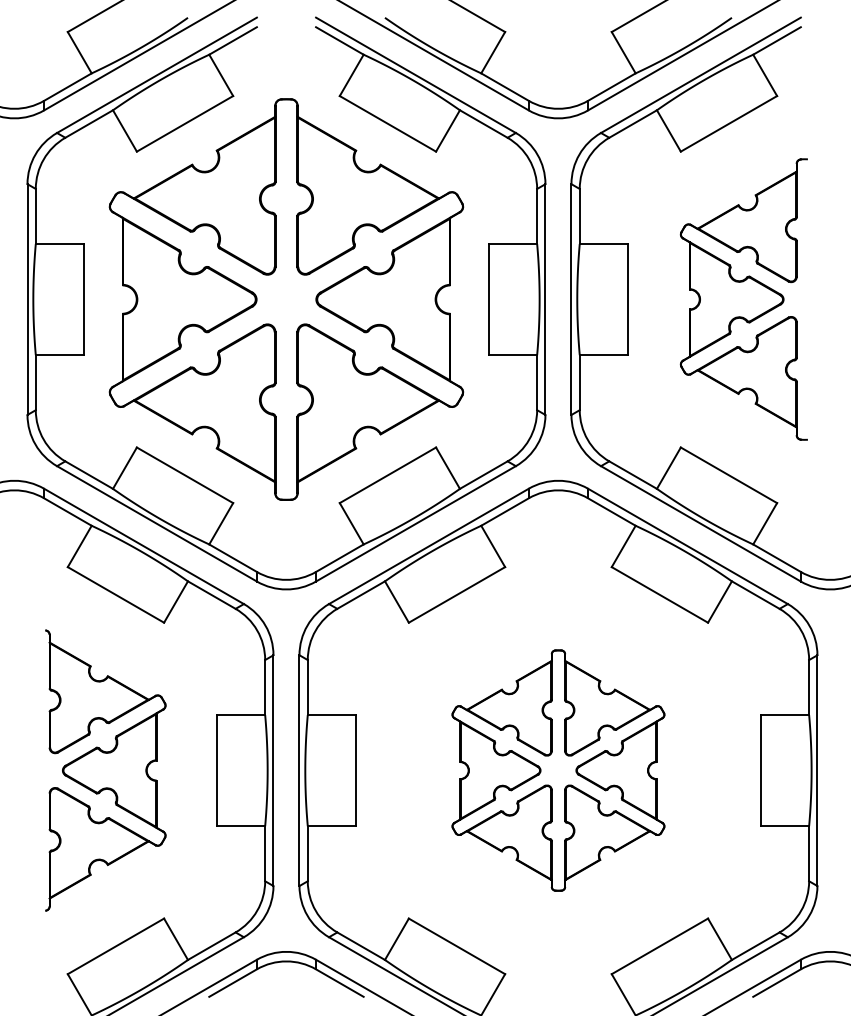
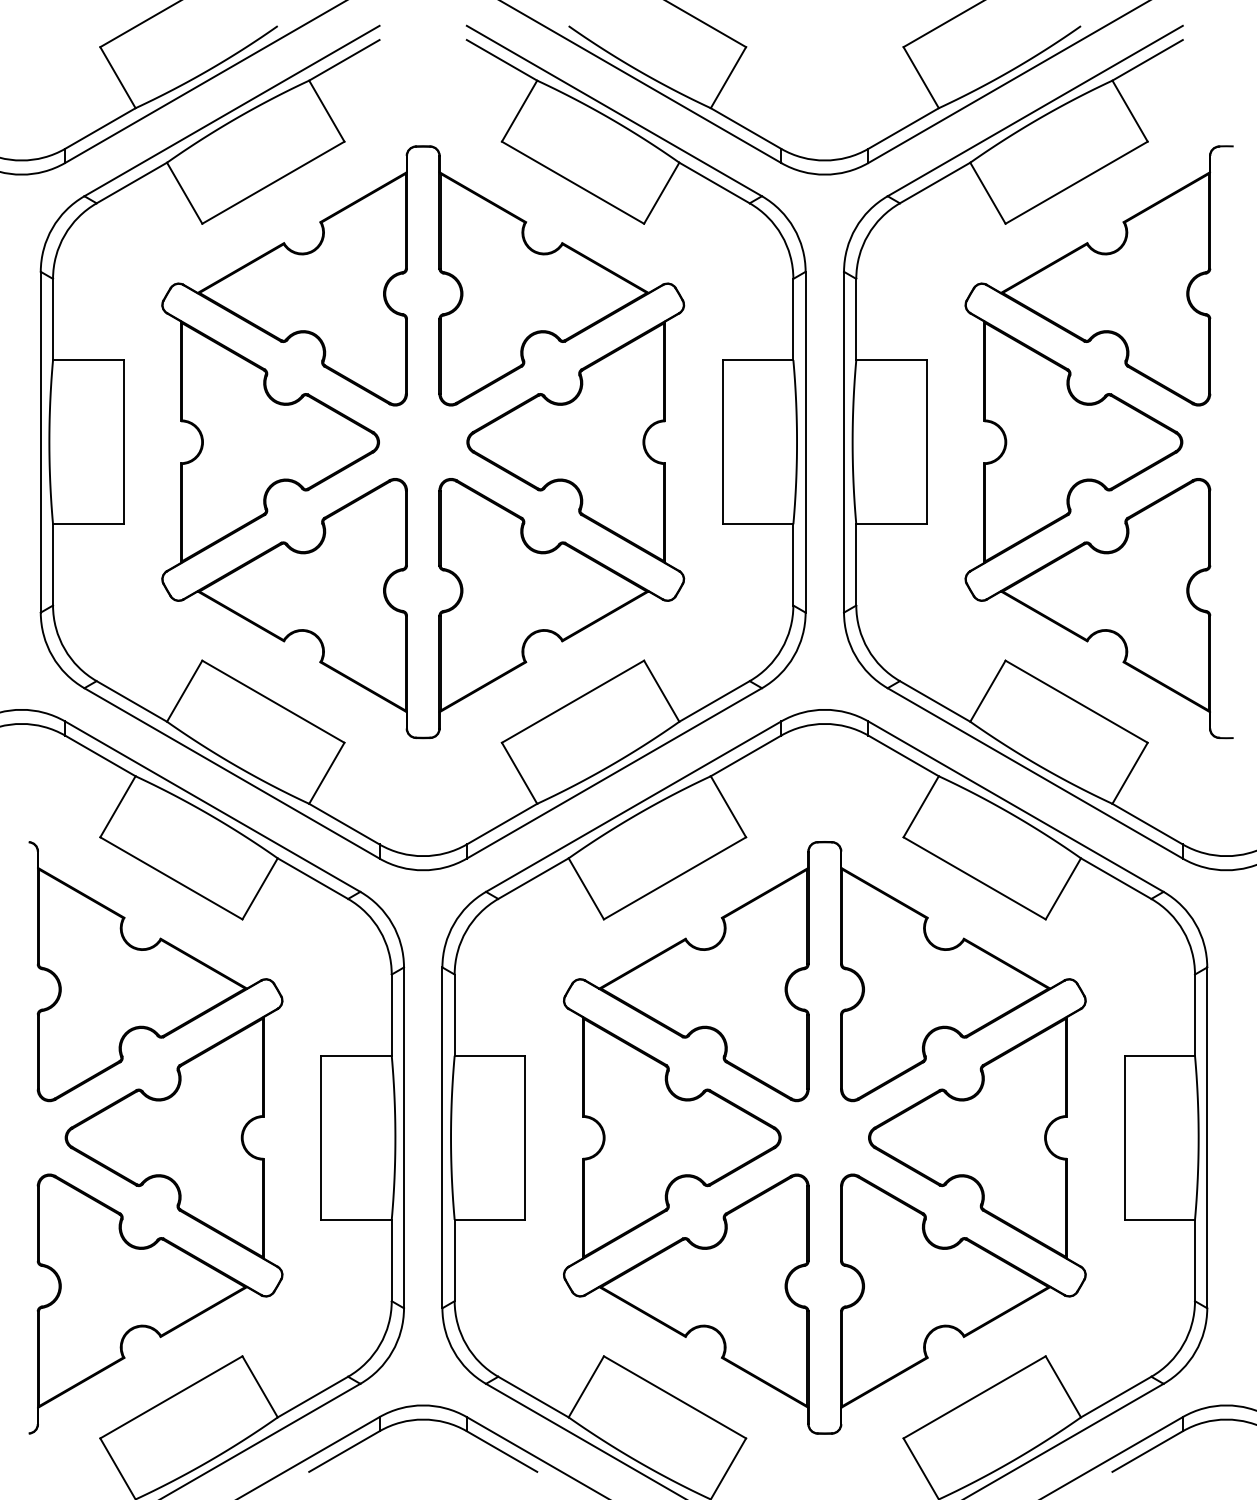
part: (743, 299) -> (1098, 442), size x1.43
part: (105, 770) -> (155, 1137), size x1.43
part: (558, 770) -> (824, 1137), size x1.67

